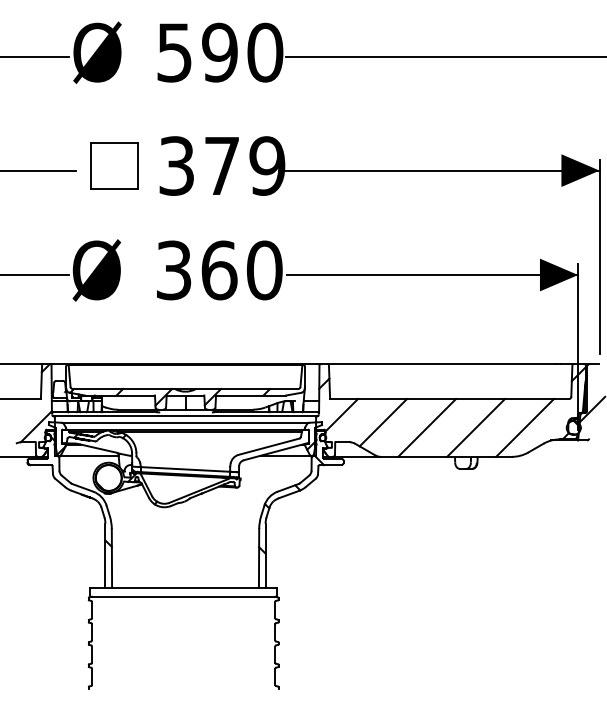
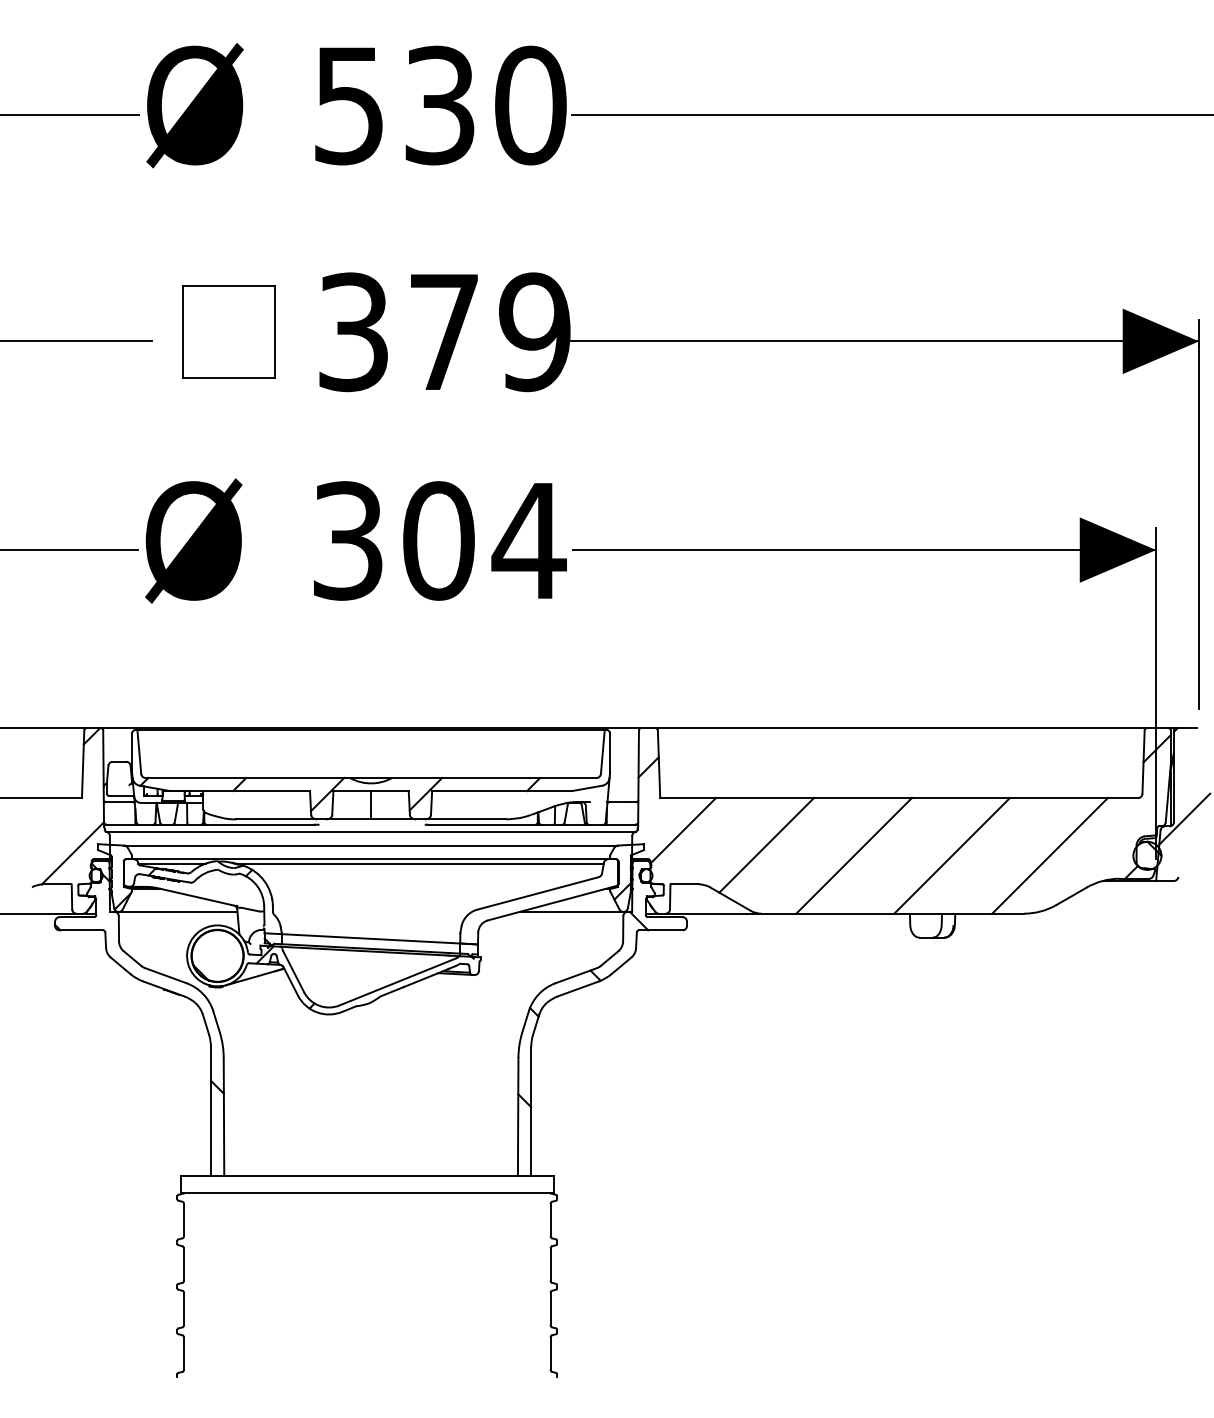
text: (219, 52) -> (439, 105), 590 -> 530
text: (242, 270) -> (485, 541), 360 -> 304

